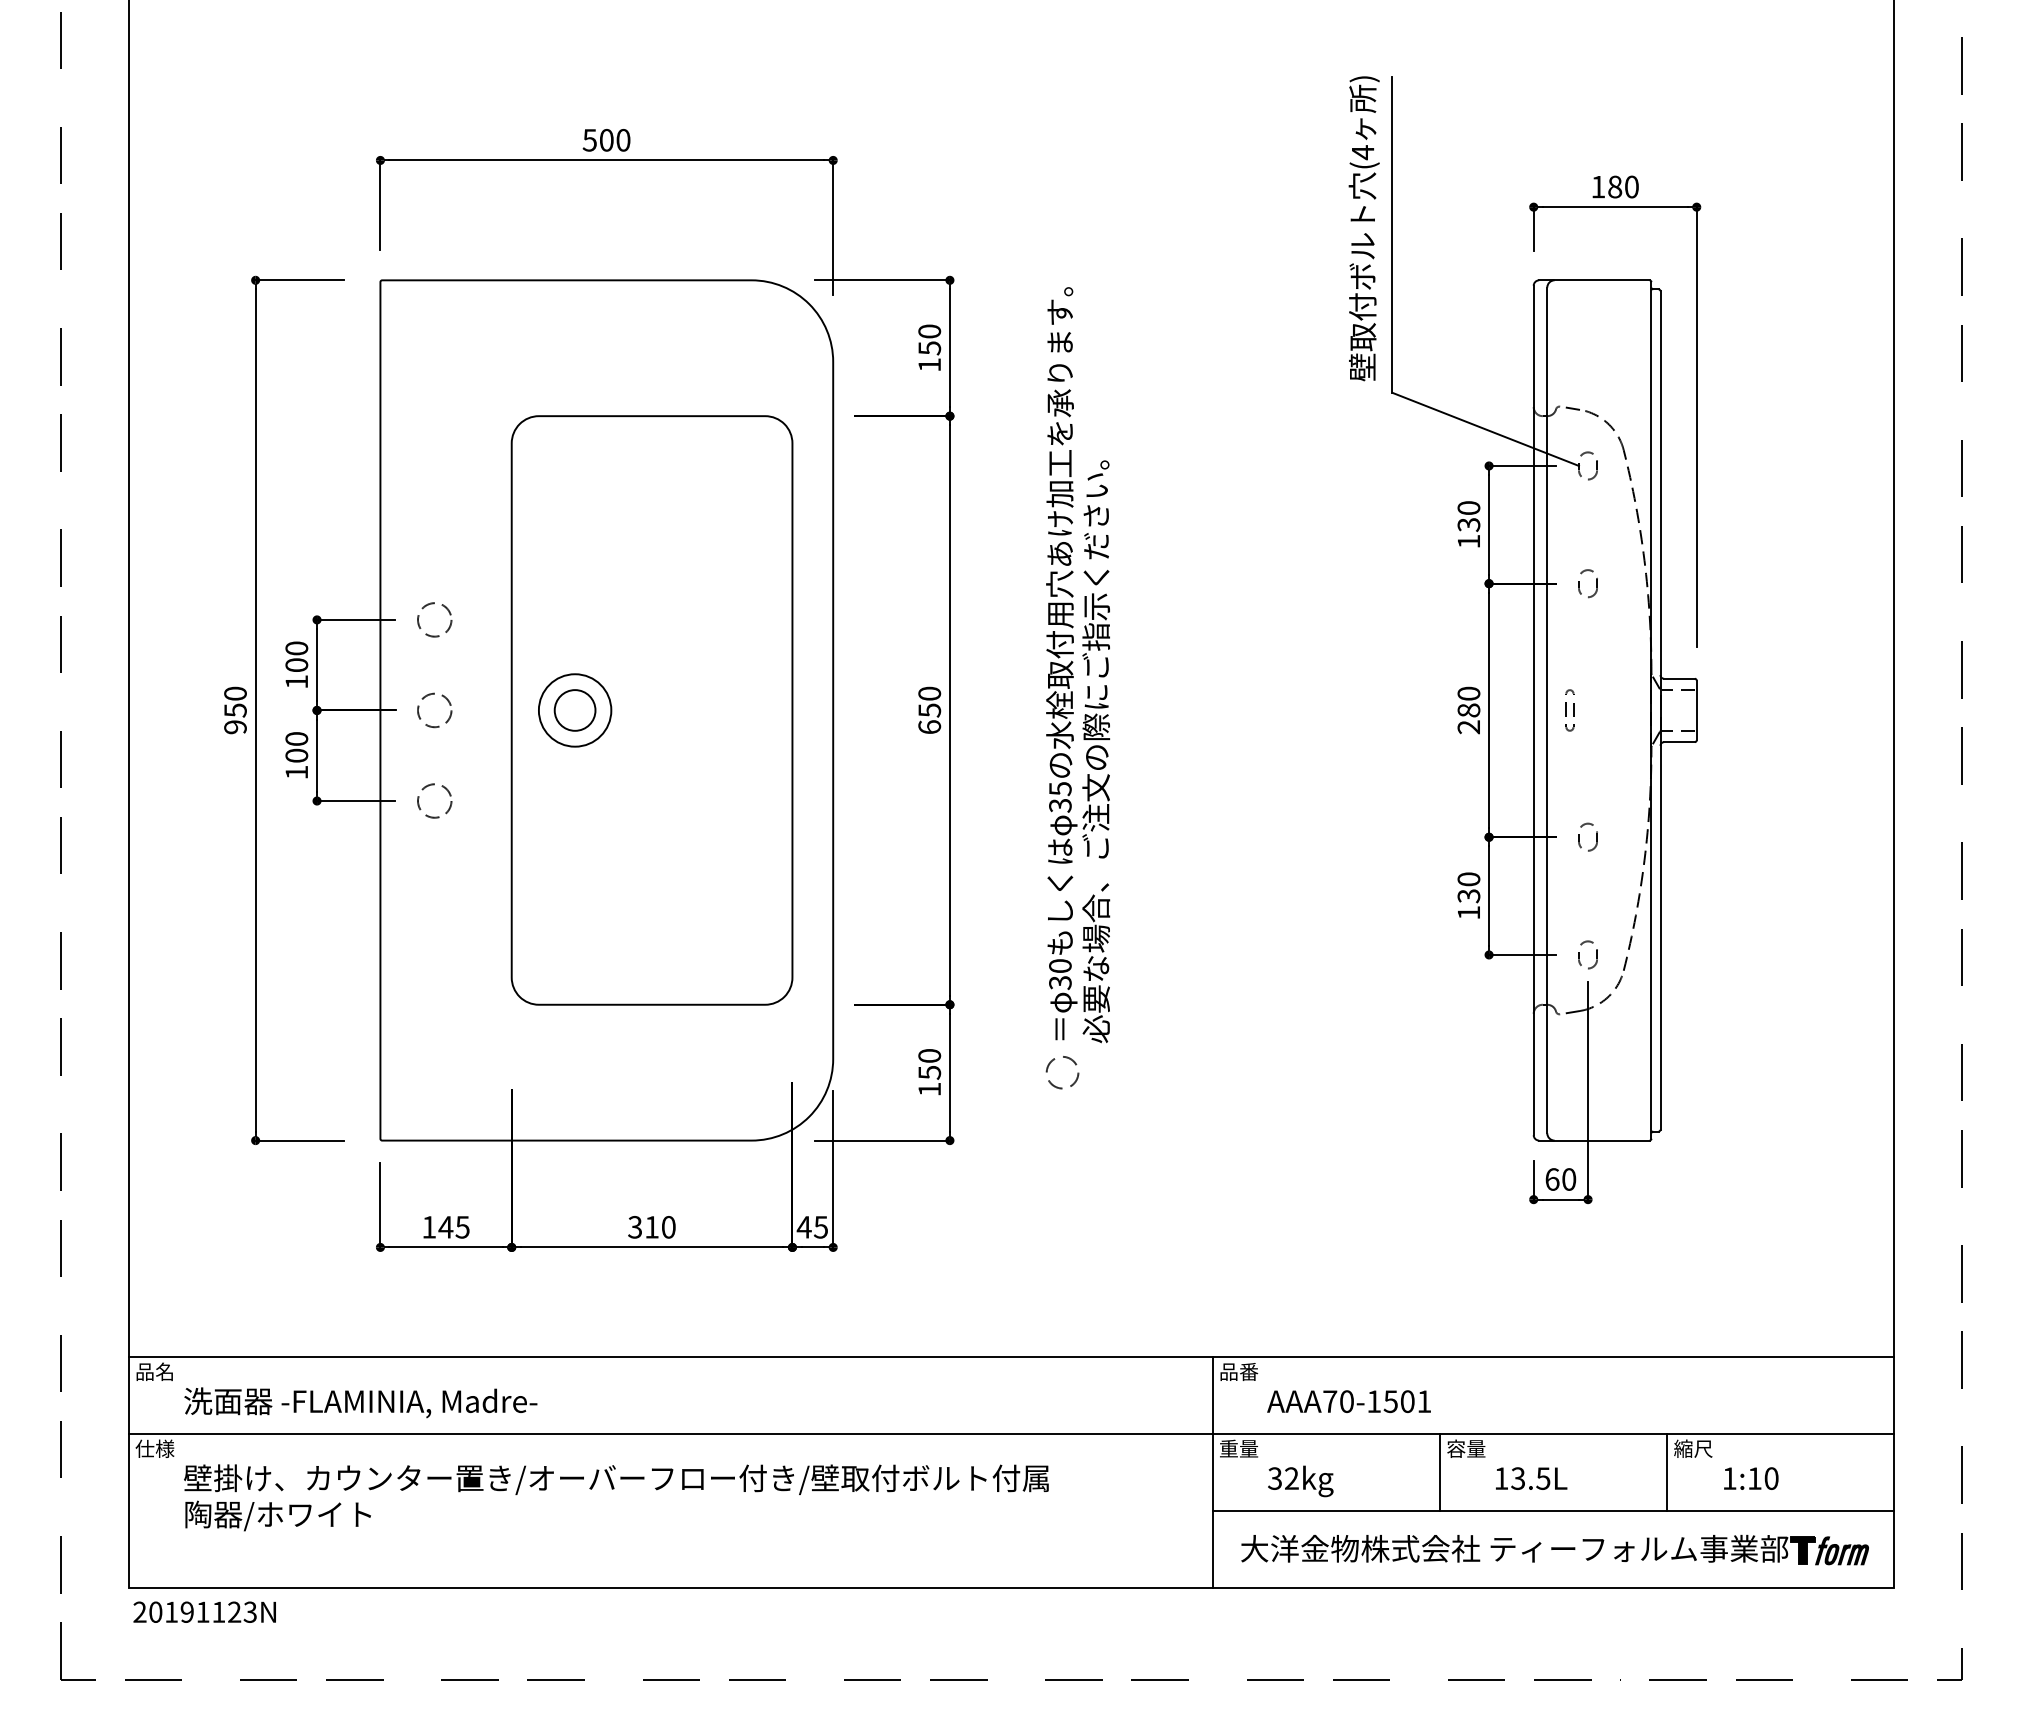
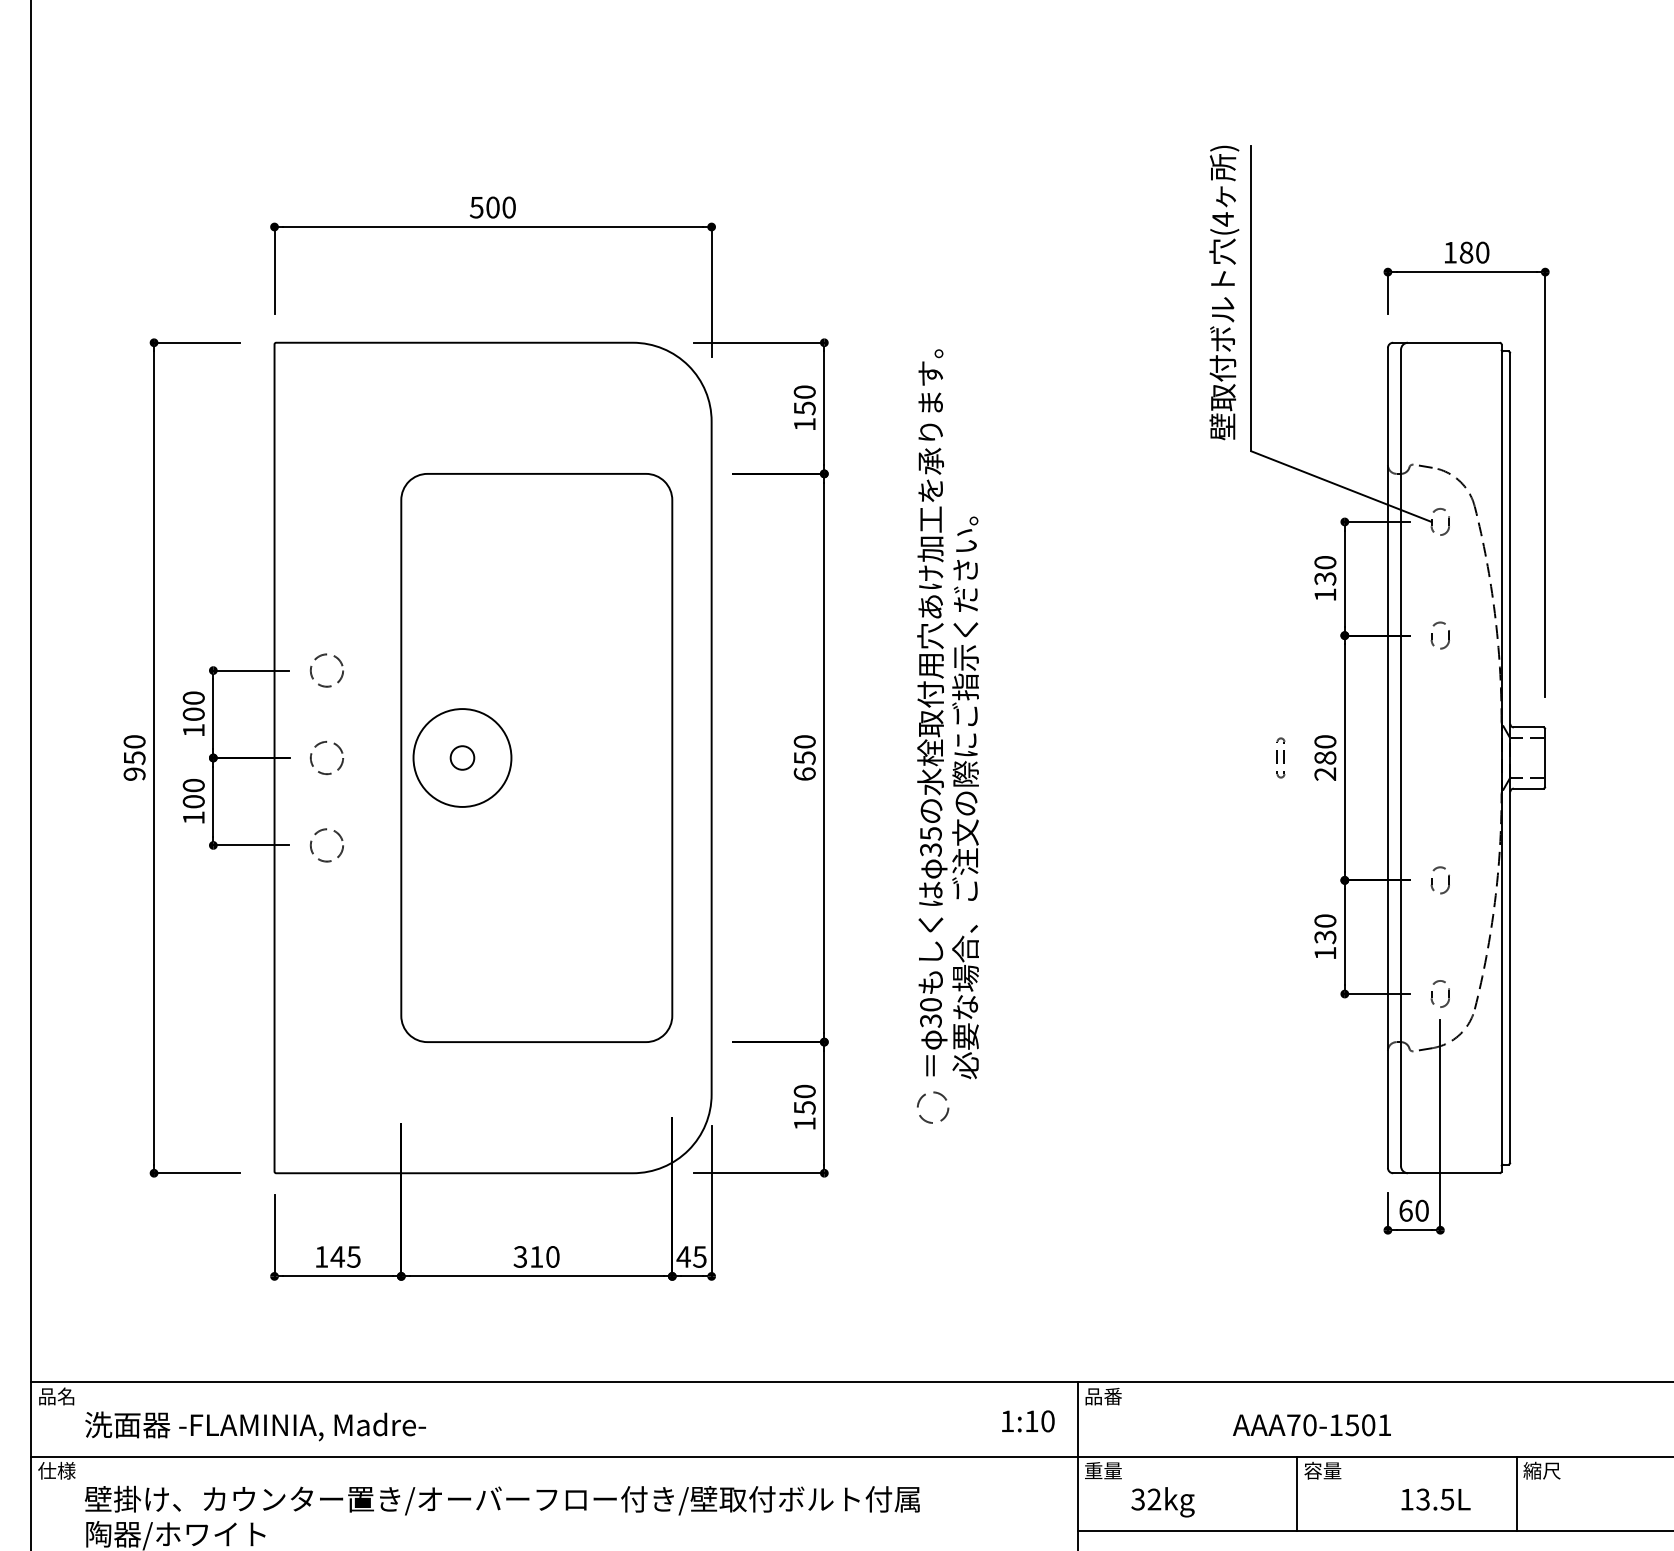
circle: (574, 710) -> (461, 758), size x0.6
circle: (574, 710) -> (461, 758), size x1.4
part: (1569, 710) -> (1280, 758), moved
text: (1348, 1401) -> (1311, 1425), moved
text: (1531, 1478) -> (1435, 1499), moved
text: (1751, 1478) -> (1028, 1421), moved

